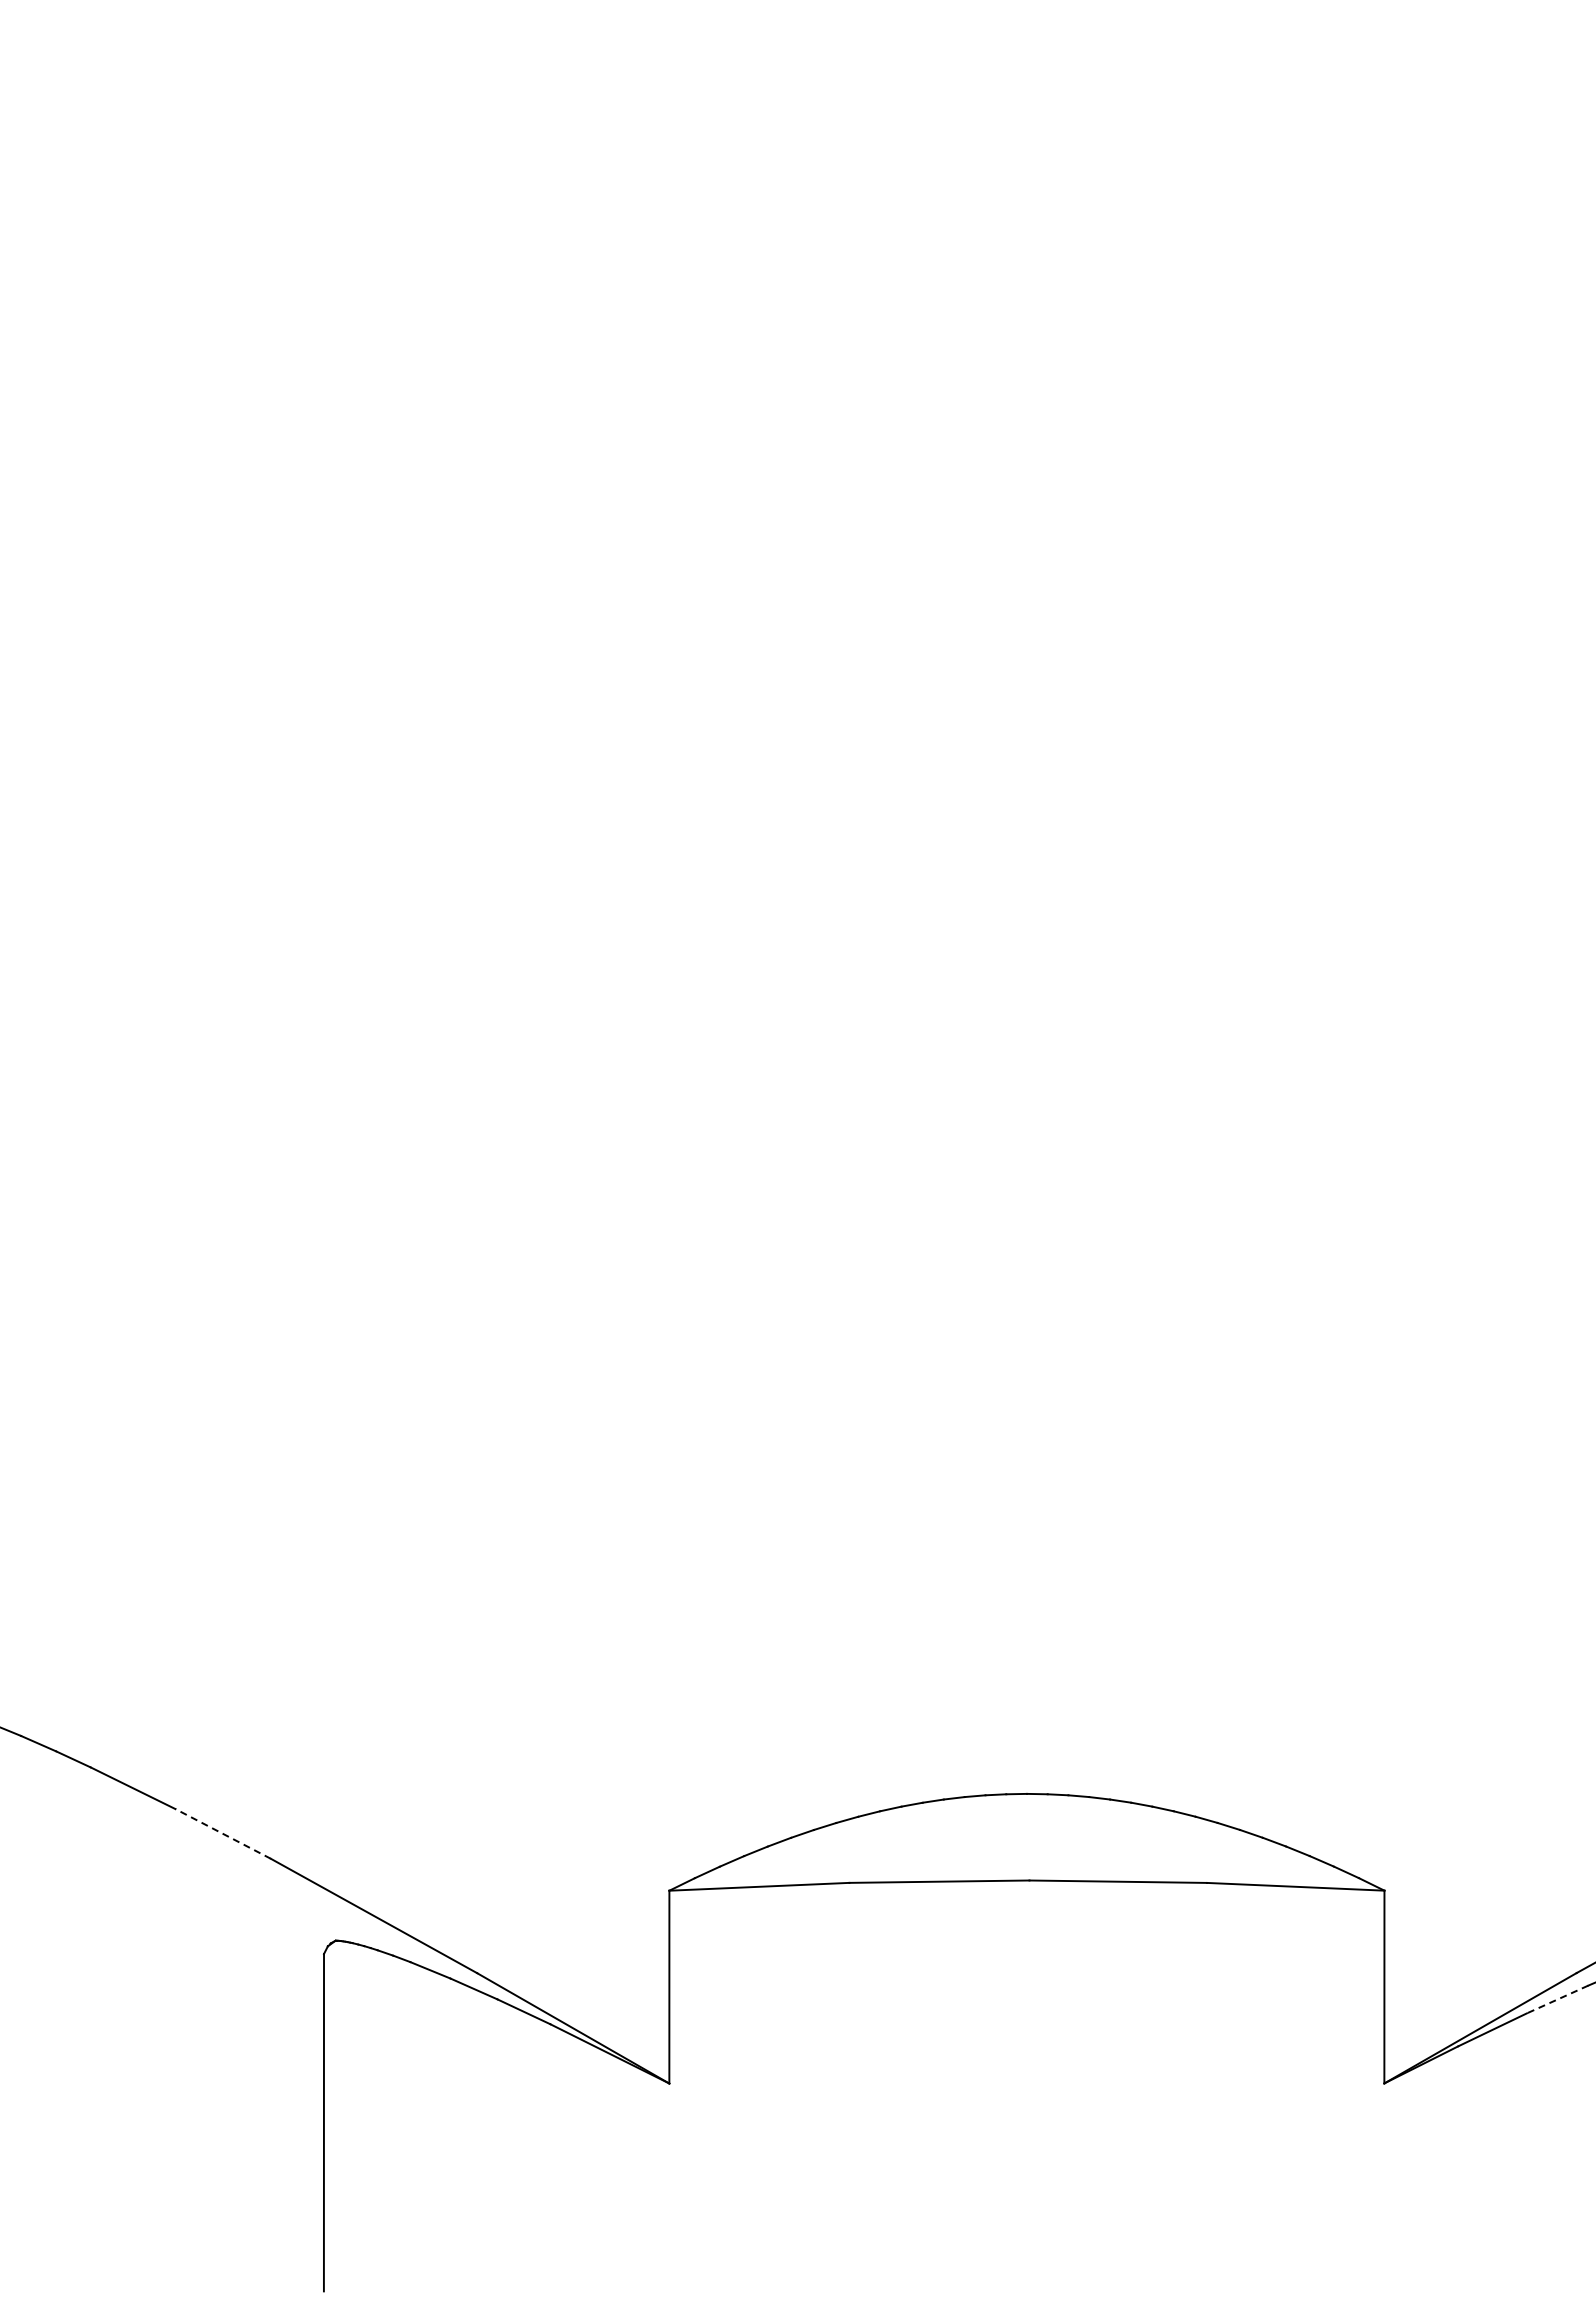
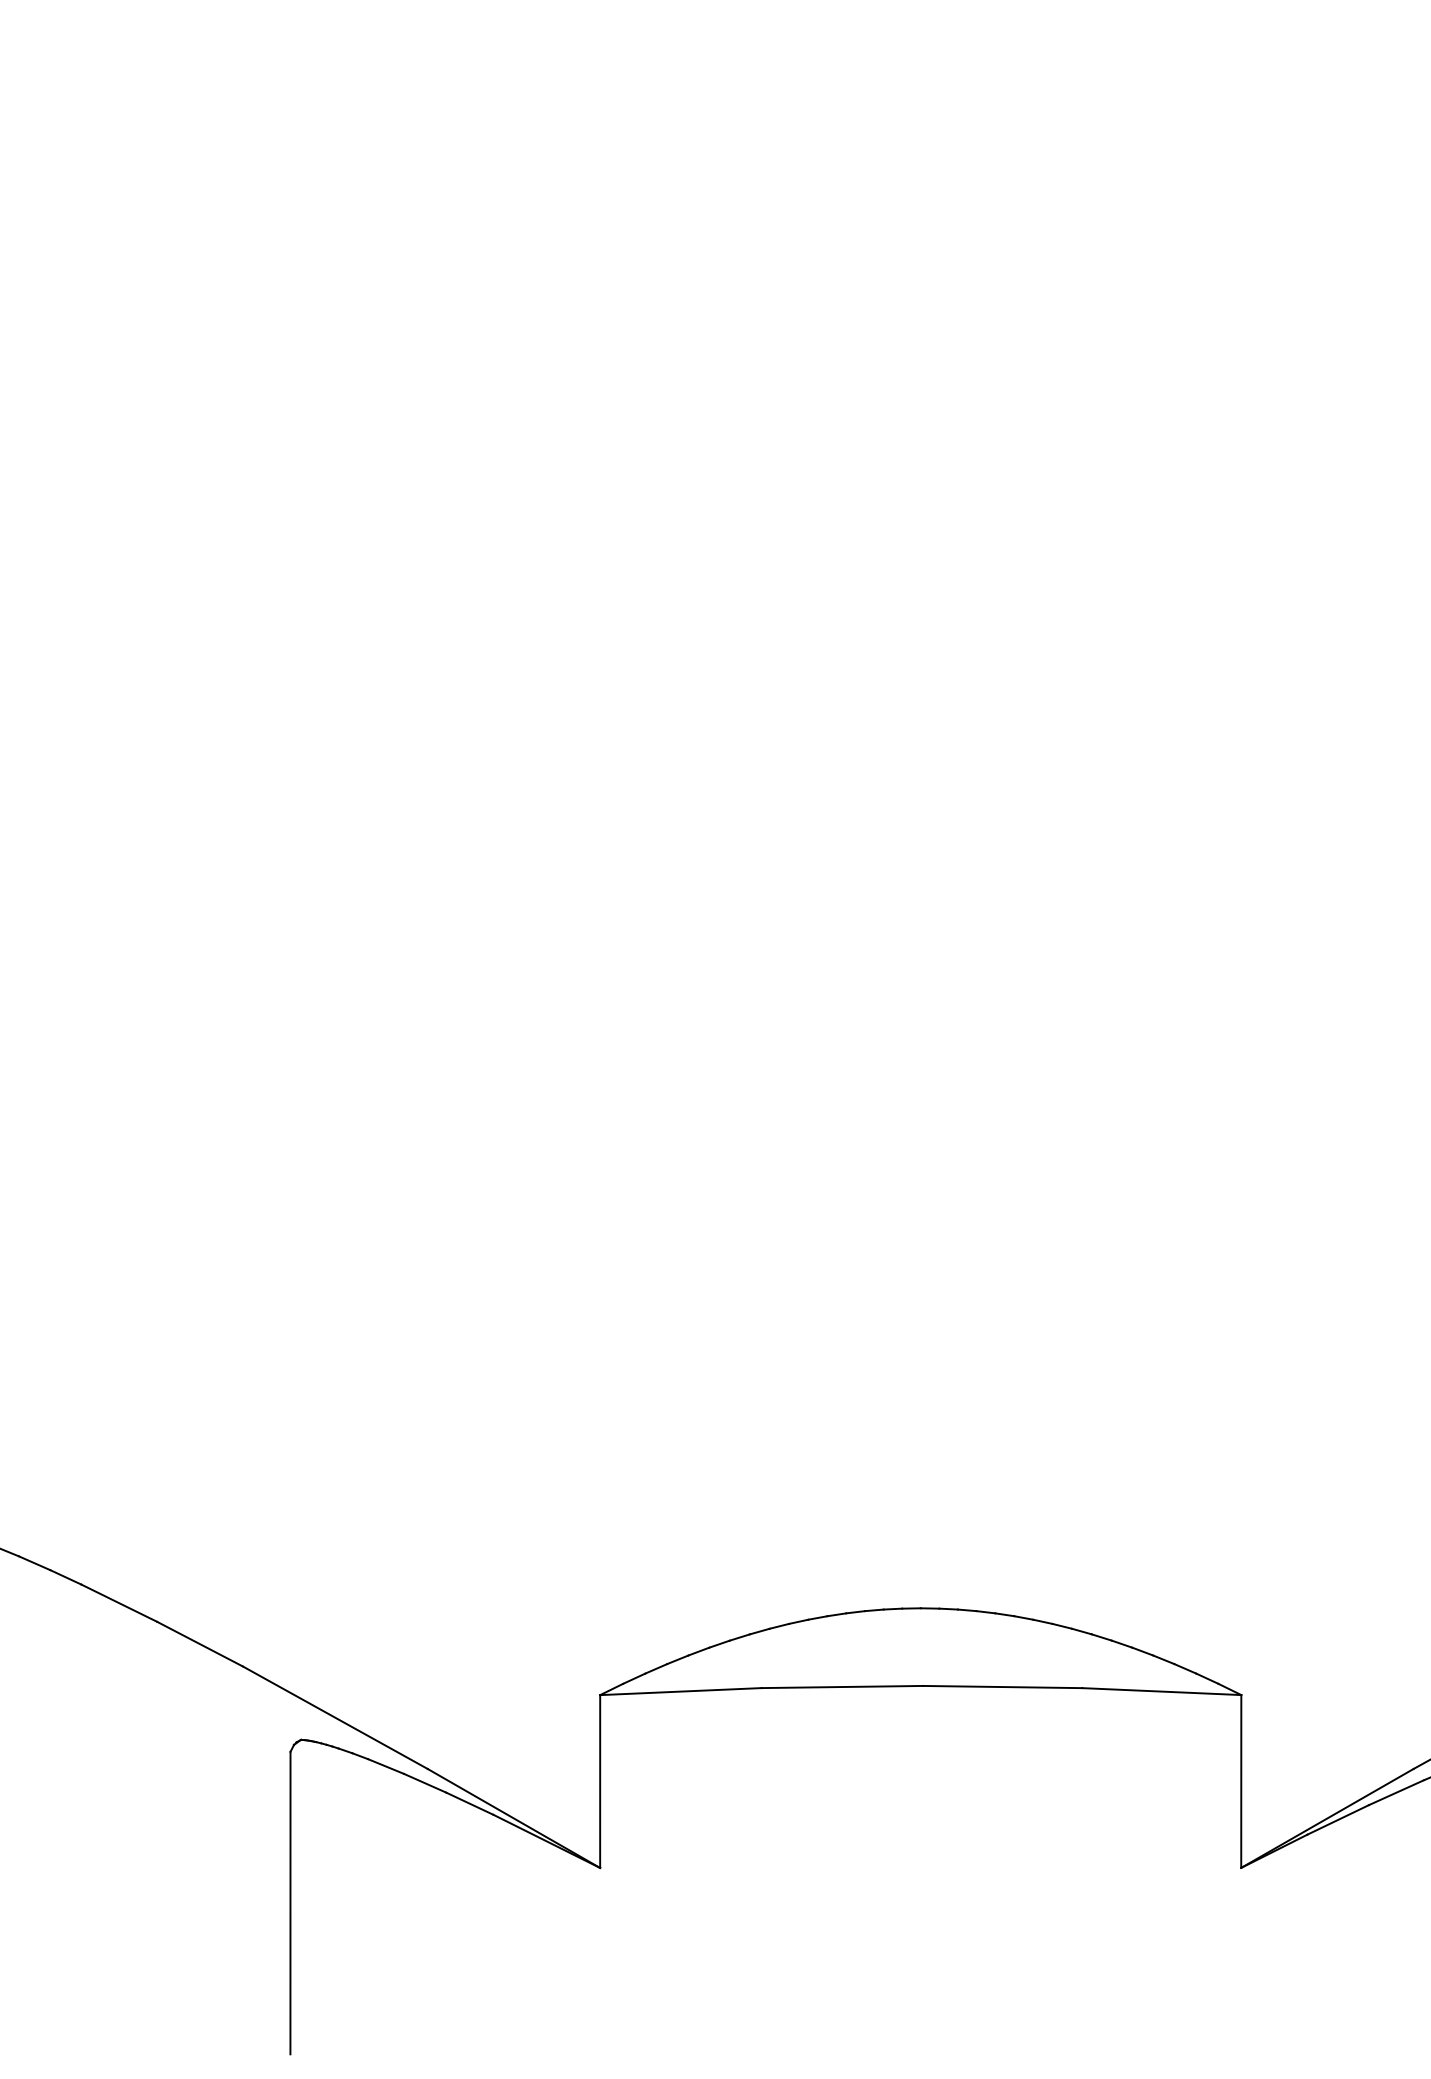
line: (223, 1833) -> (200, 1643), dashed -> solid
line: (1557, 1999) -> (1396, 1792), dashed -> solid

